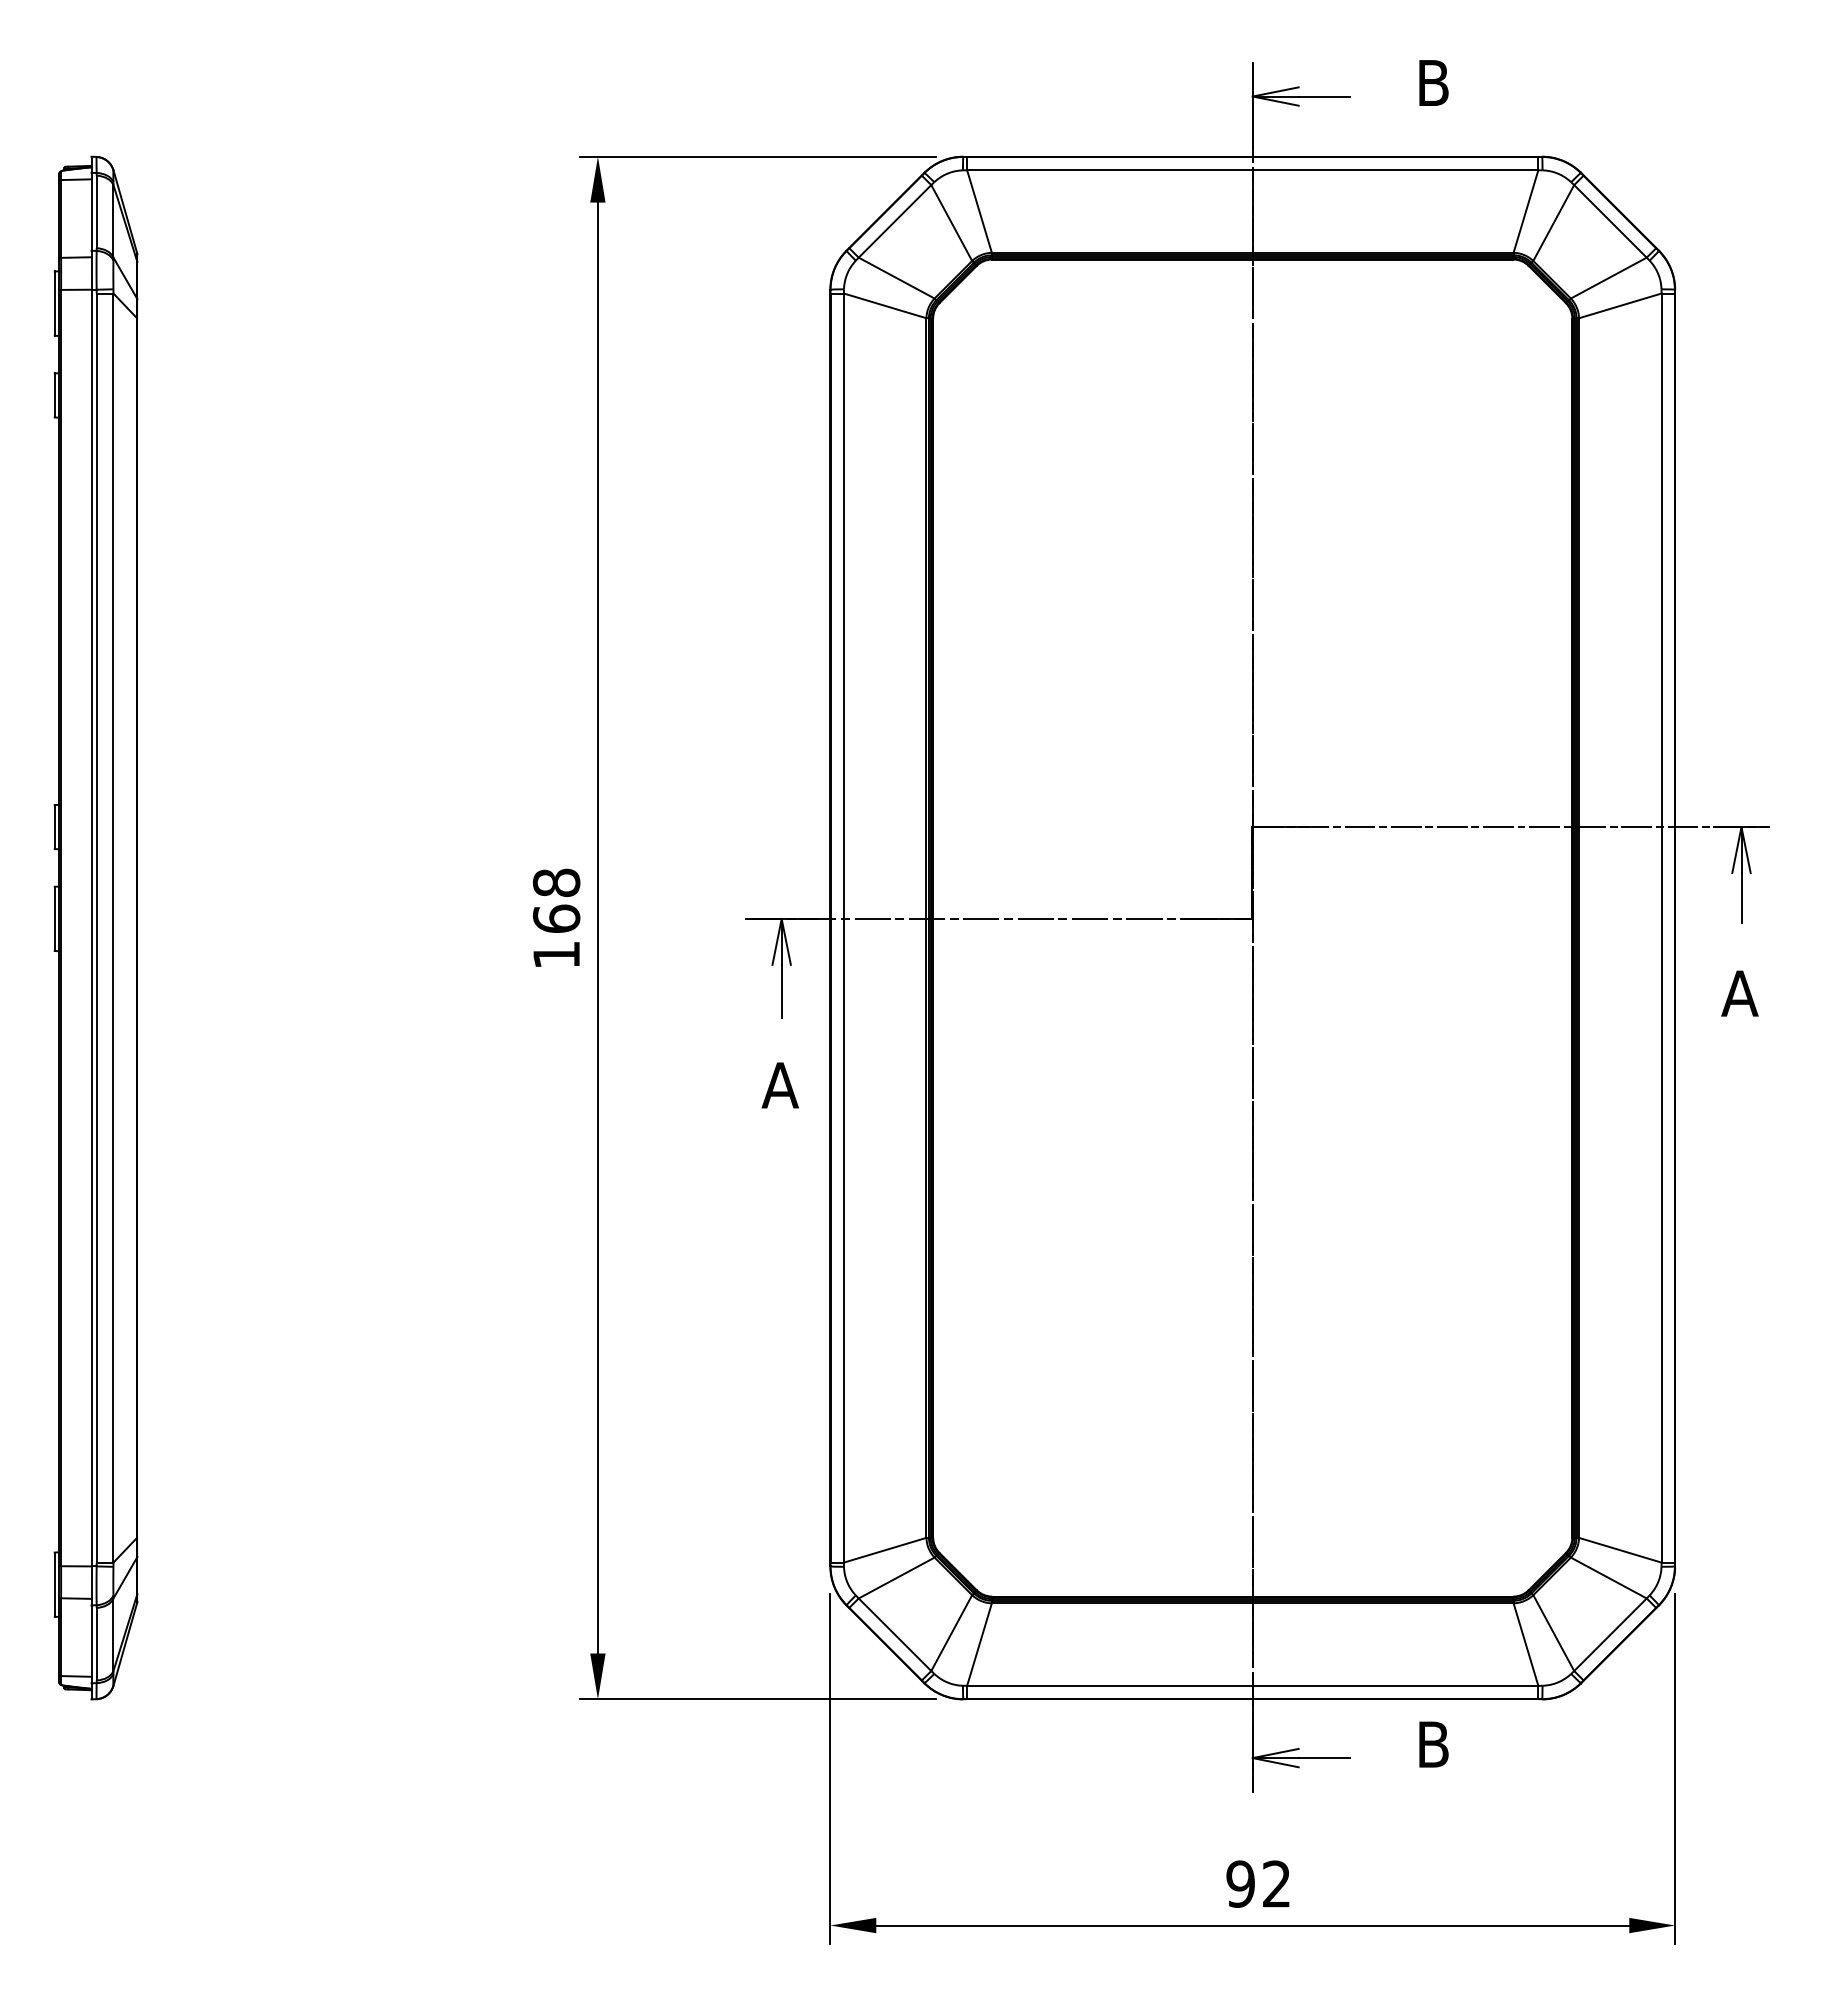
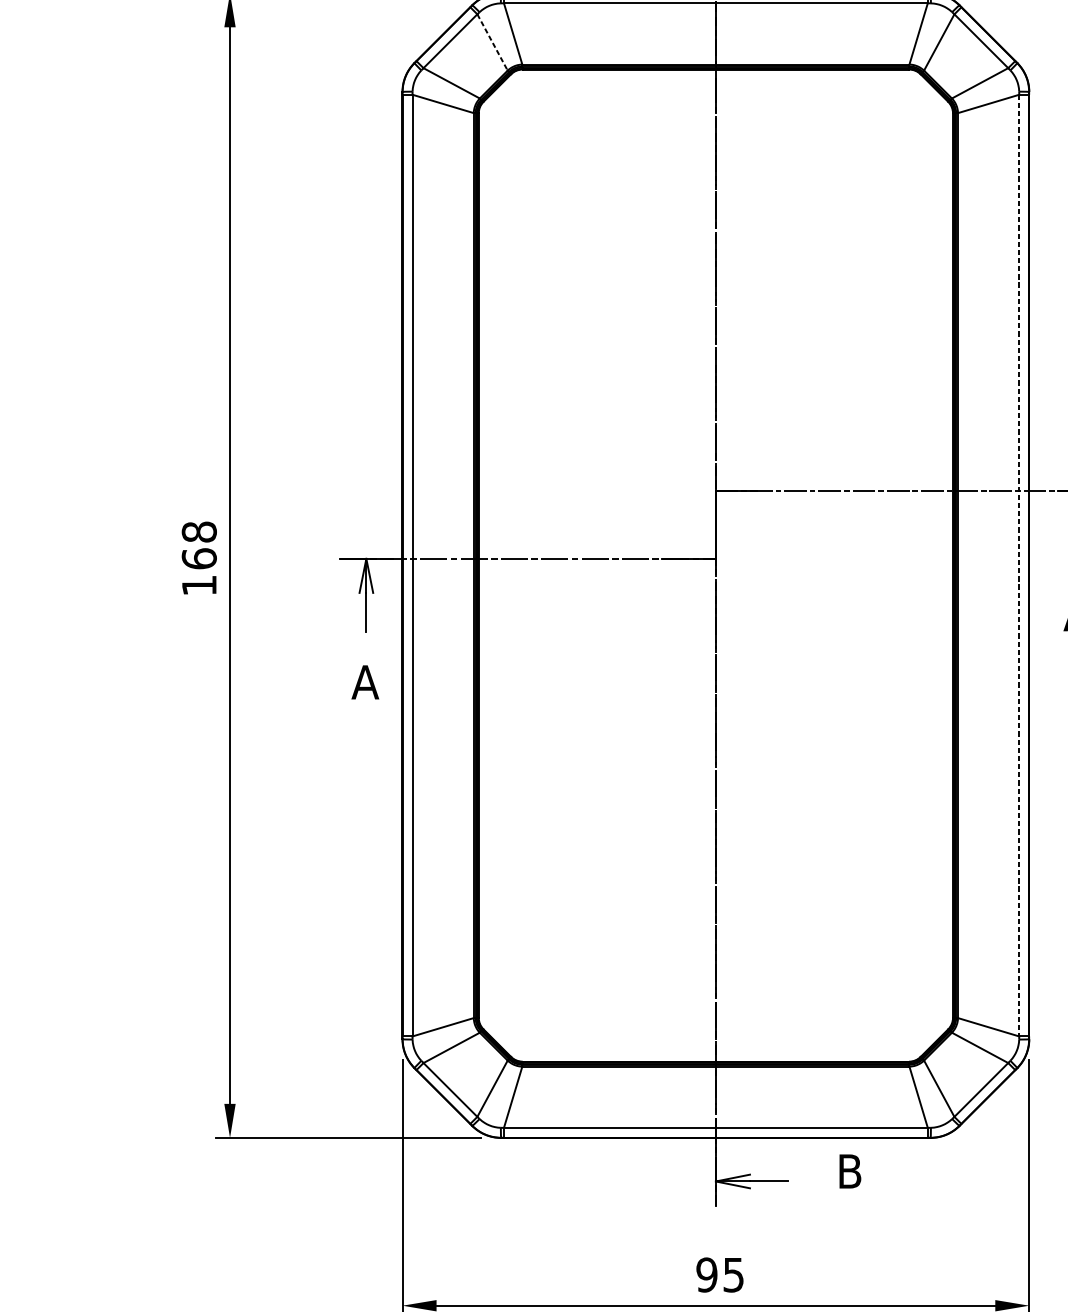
line: (951, 223) -> (492, 42), solid -> dashed
line: (1661, 928) -> (1019, 565), solid -> dashed
text: (1276, 1883) -> (733, 1274), 92 -> 95

